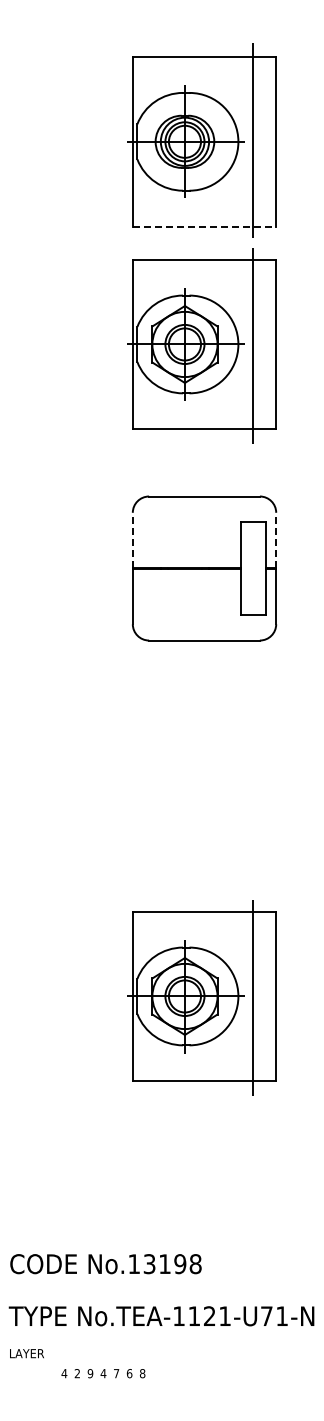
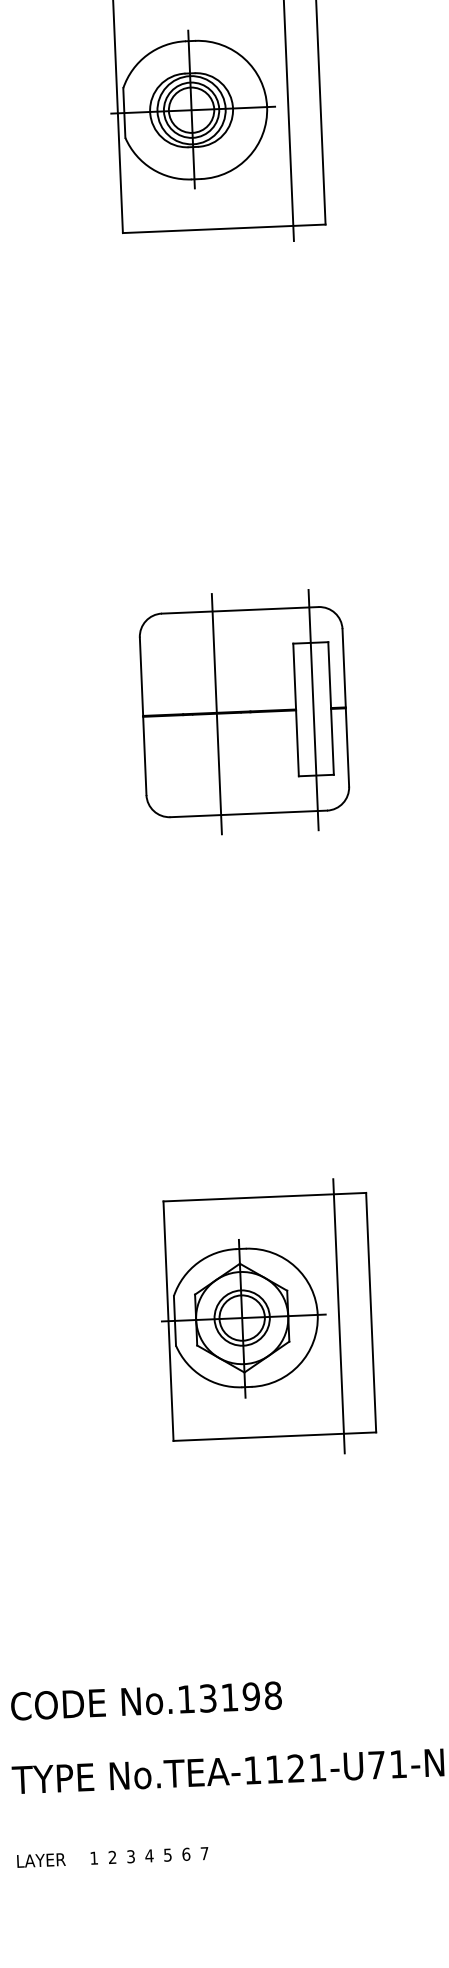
line: (204, 226) -> (224, 228), dashed -> solid
part: (201, 345) -> (227, 397), removed
line: (132, 540) -> (141, 676), dashed -> solid
line: (276, 540) -> (344, 668), dashed -> solid
line: (184, 568) -> (216, 713), added
line: (253, 568) -> (313, 709), added
text: (26, 1353) -> (40, 1860), moved
text: (64, 1373) -> (94, 1858), 4 -> 1
text: (90, 1373) -> (131, 1856), 9 -> 3
text: (116, 1373) -> (167, 1854), 7 -> 5
text: (142, 1373) -> (204, 1853), 8 -> 7

